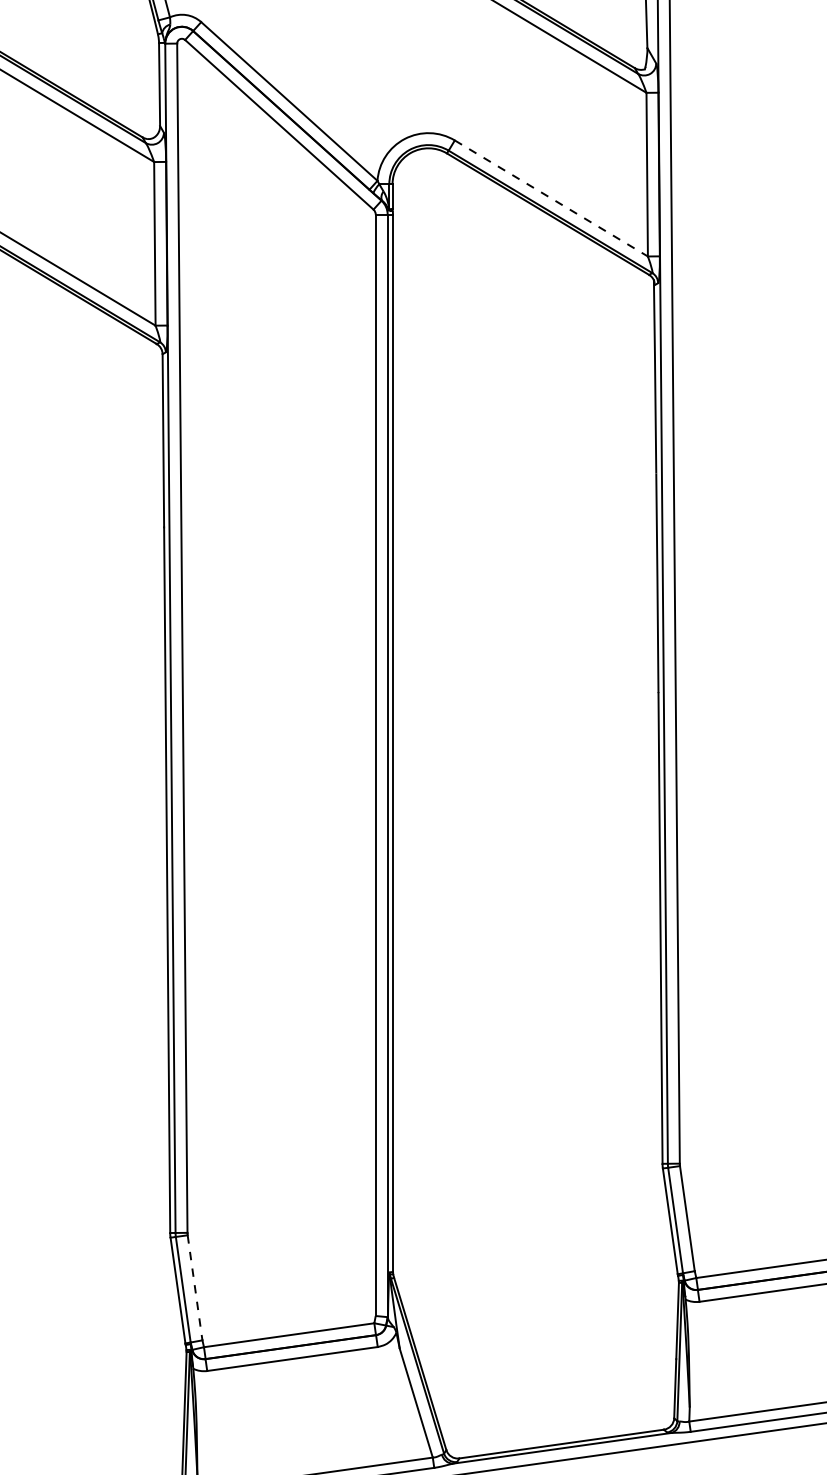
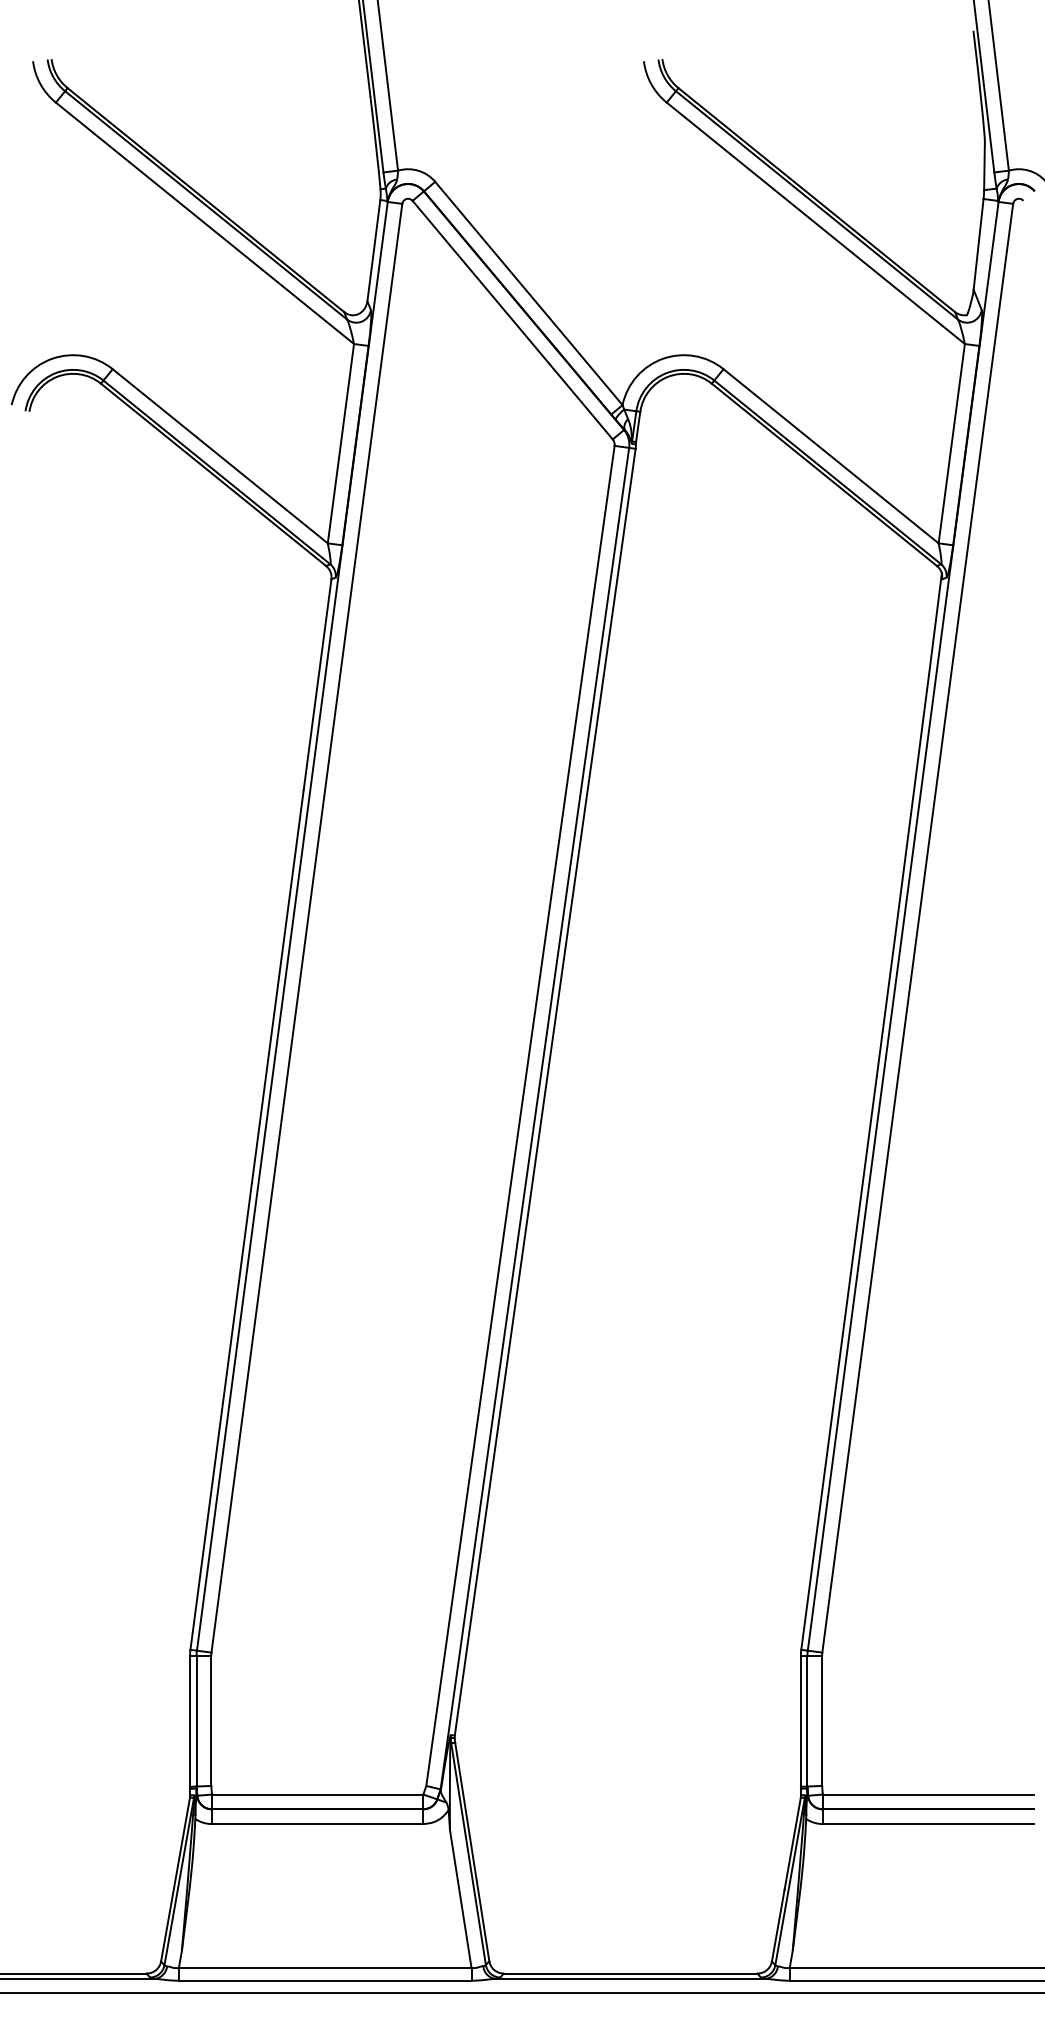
line: (551, 198) -> (831, 456), dashed -> solid
line: (195, 1288) -> (211, 1721), dashed -> solid

